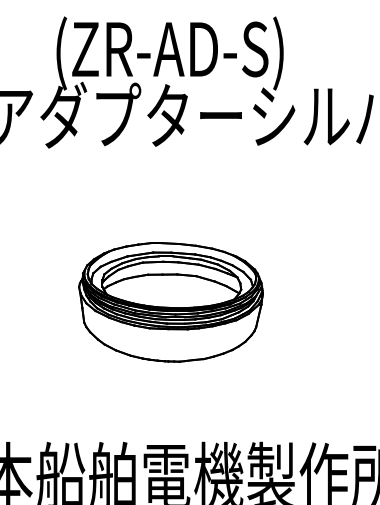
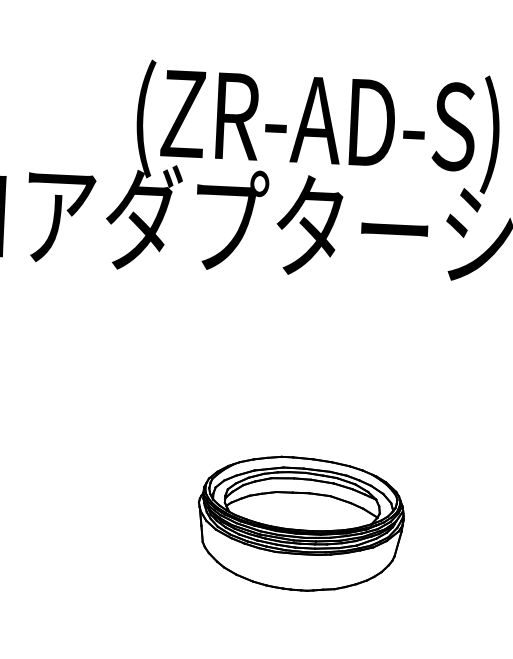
part: (170, 302) -> (299, 524), size x0.7

